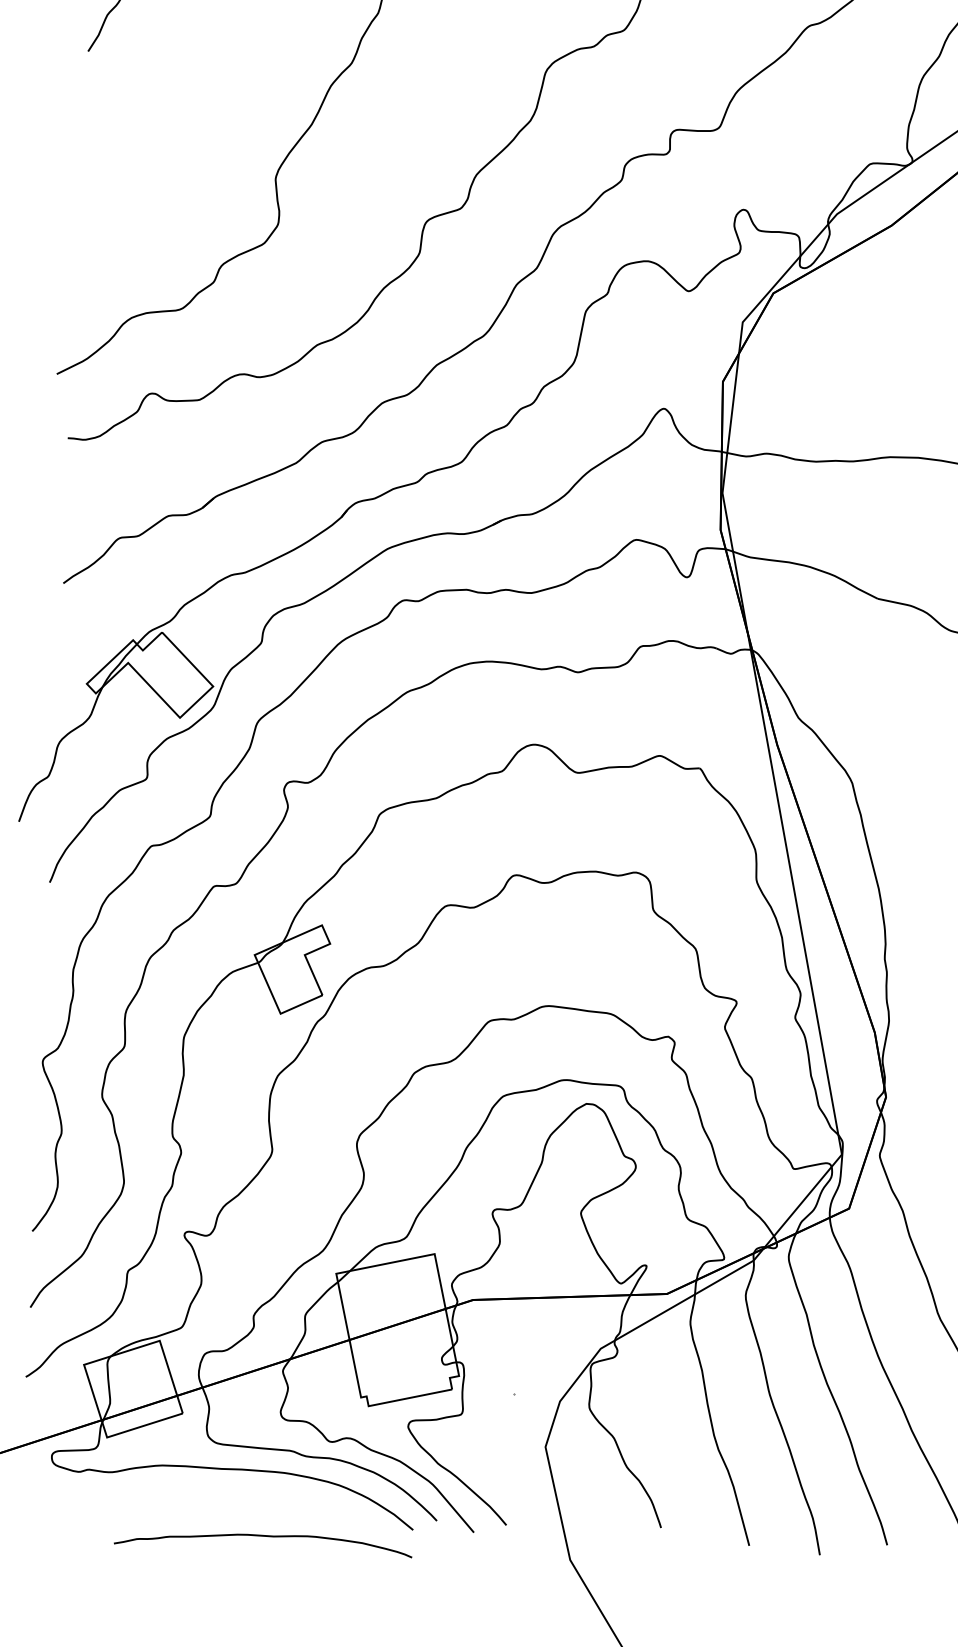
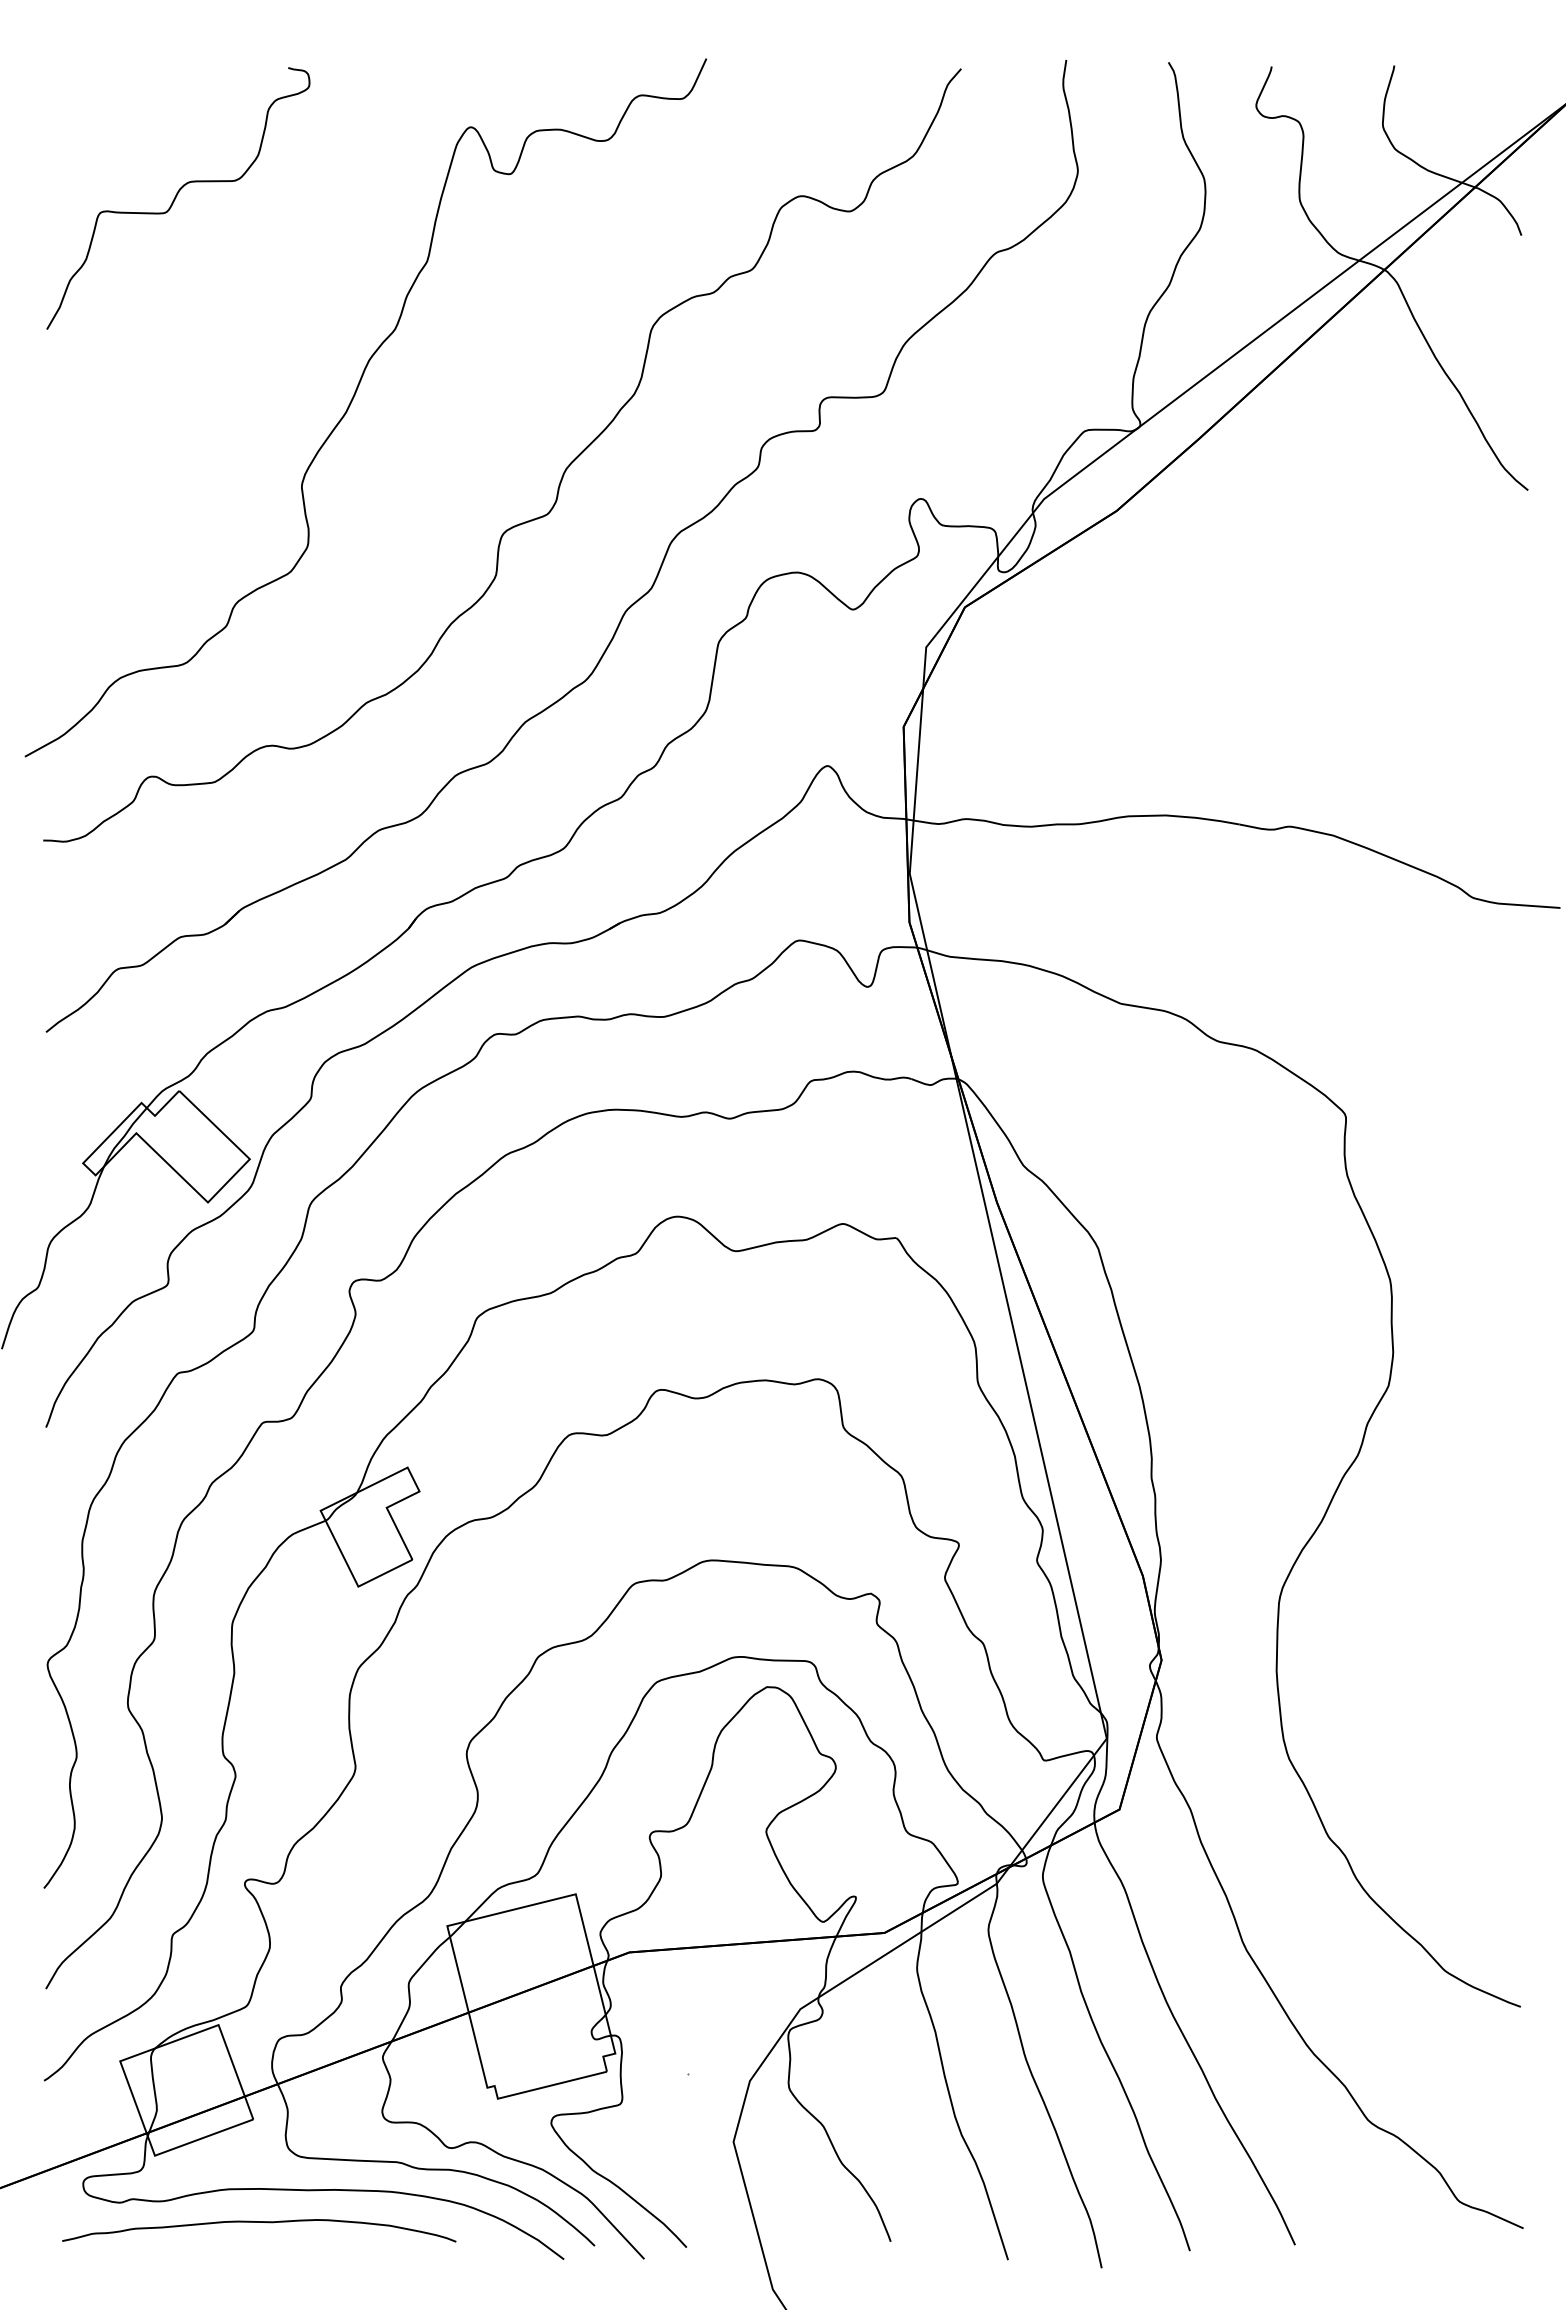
curve: (263, 1536) -> (259, 2222), moved

